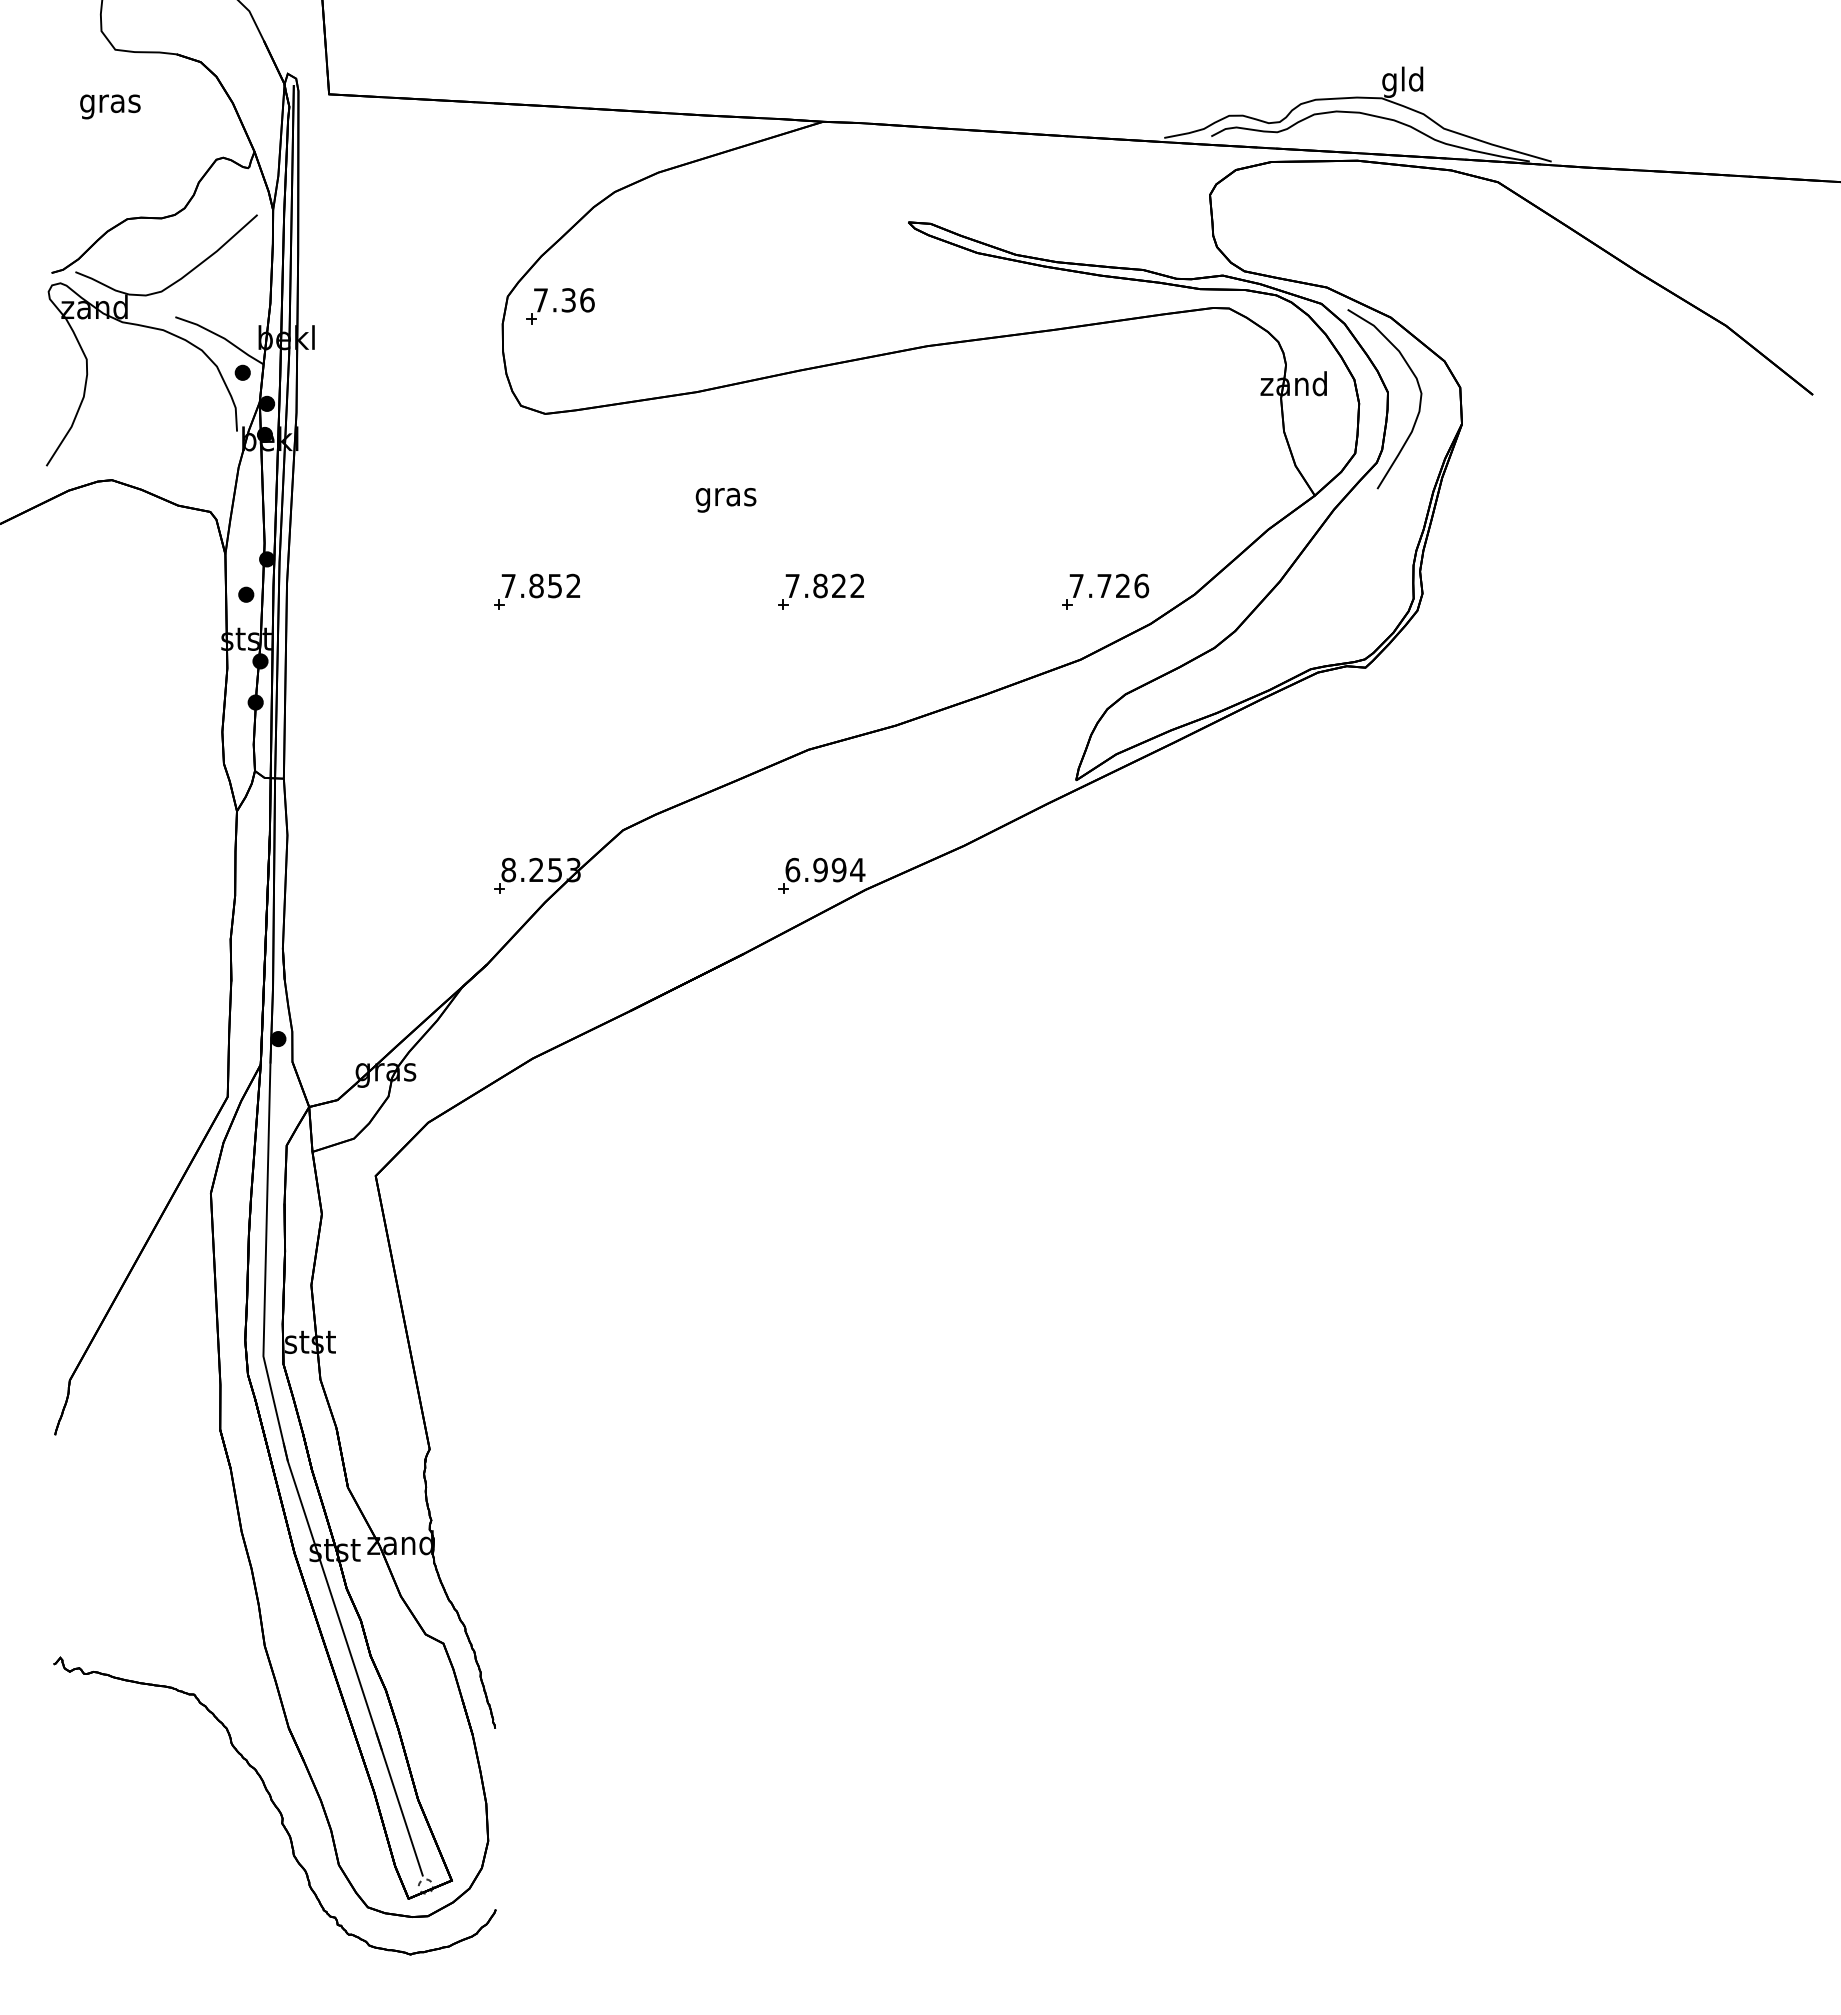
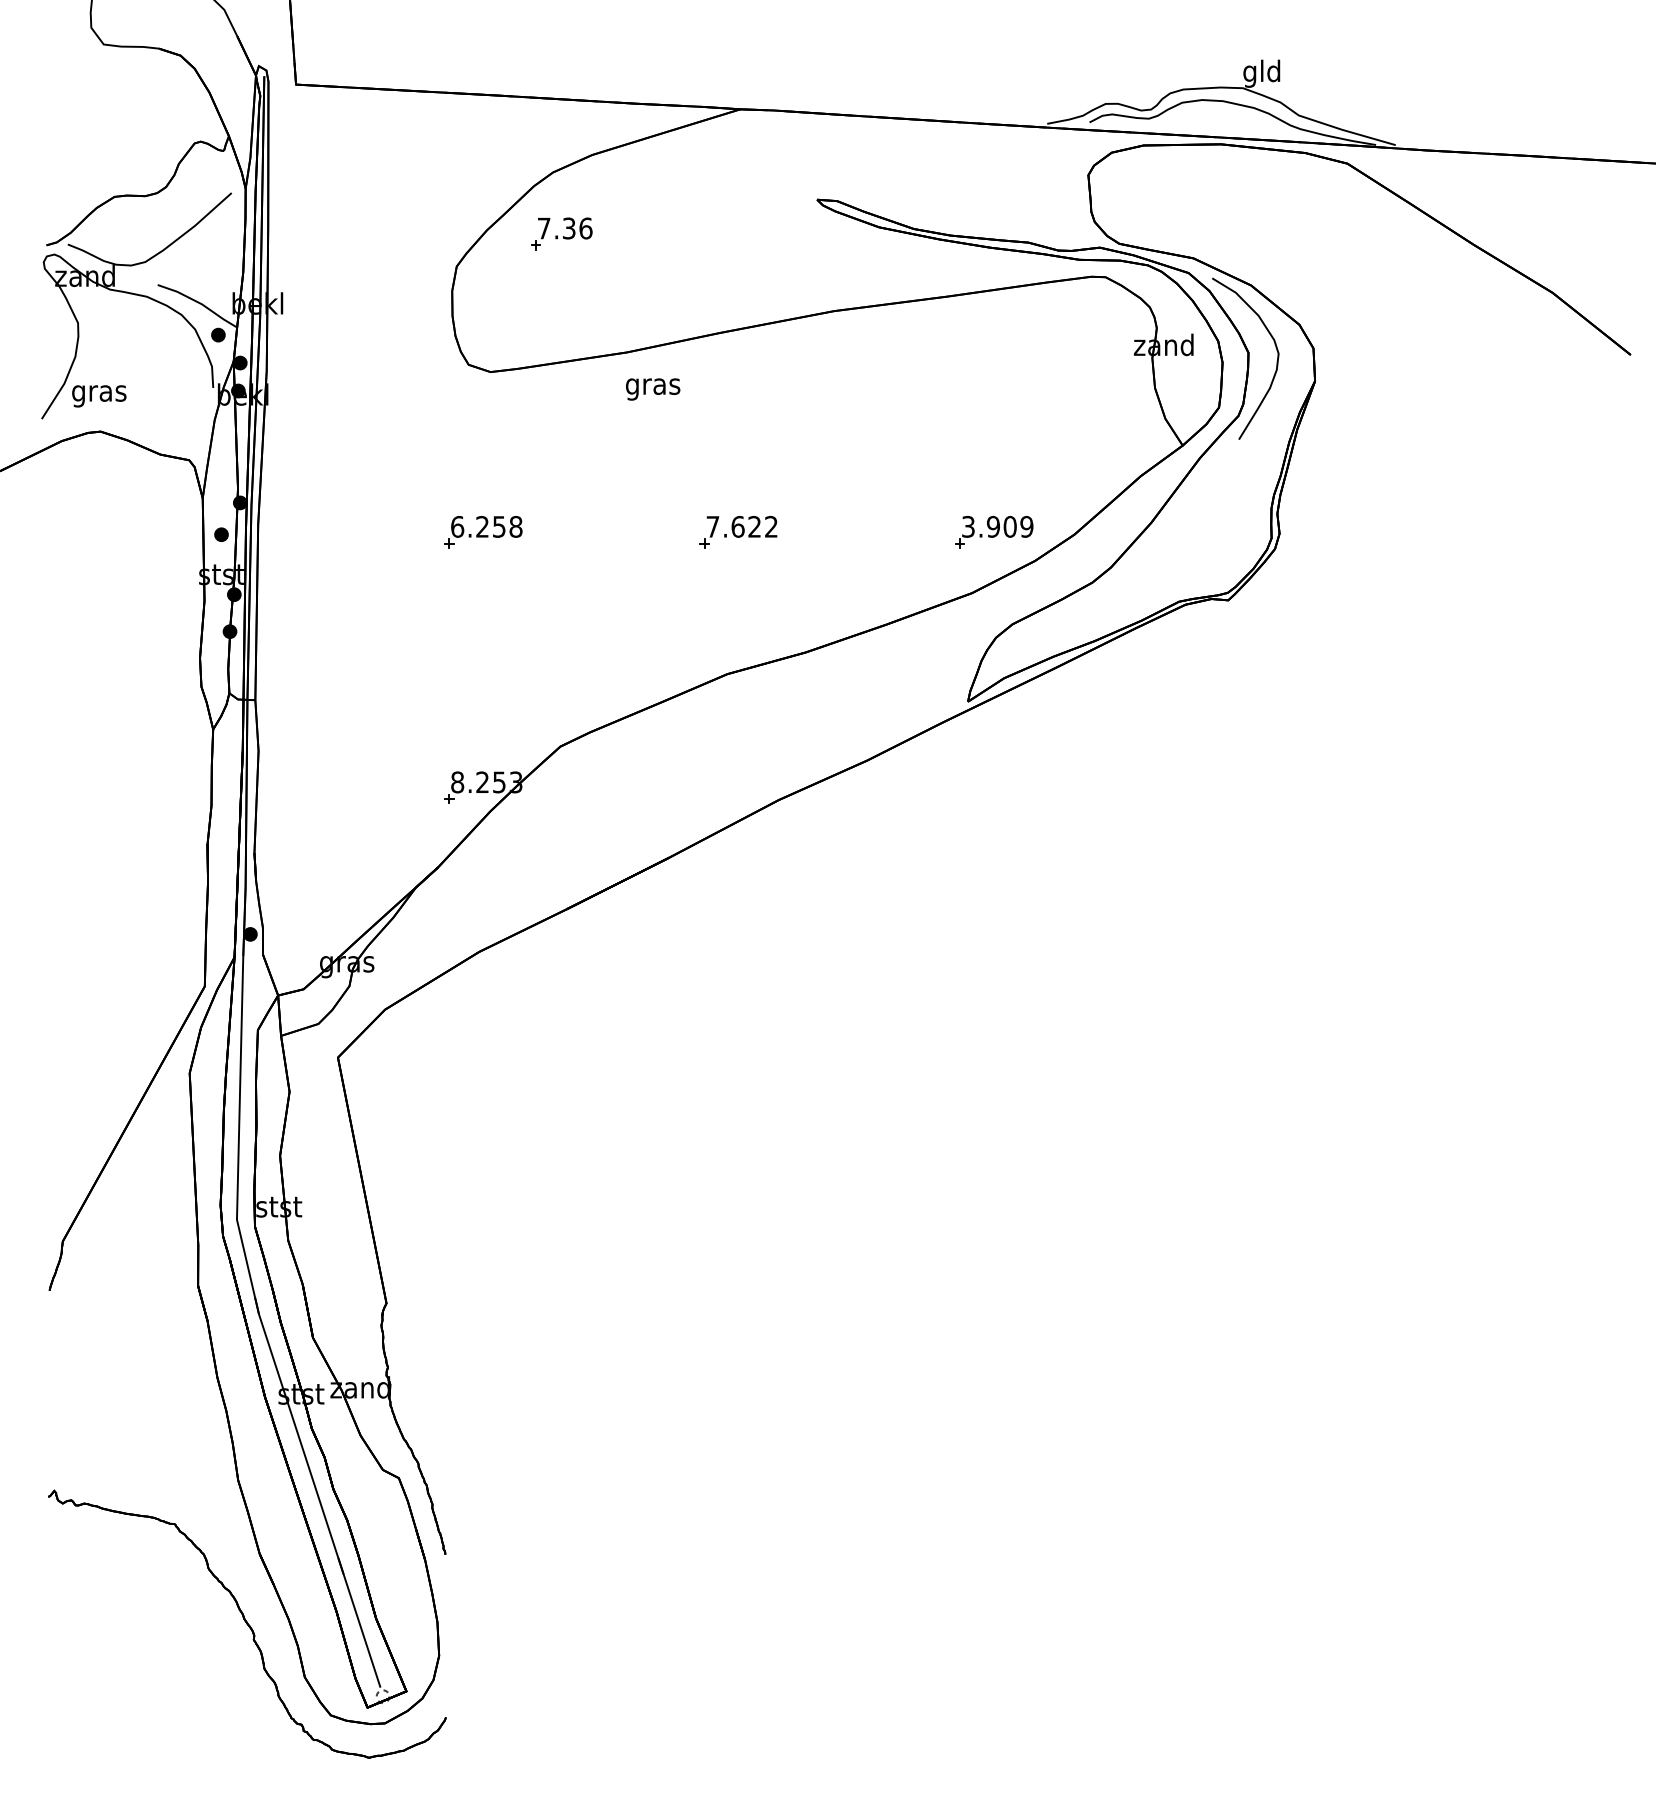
text: (110, 106) -> (99, 395), moved
part: (560, 306) -> (561, 234), moved
text: (725, 500) -> (652, 389), moved
text: (540, 585) -> (486, 526), 7.852 -> 6.258
text: (820, 585) -> (738, 526), 7.822 -> 7.622
text: (1109, 585) -> (998, 526), 7.726 -> 3.909
part: (821, 875) -> (738, 787), removed

